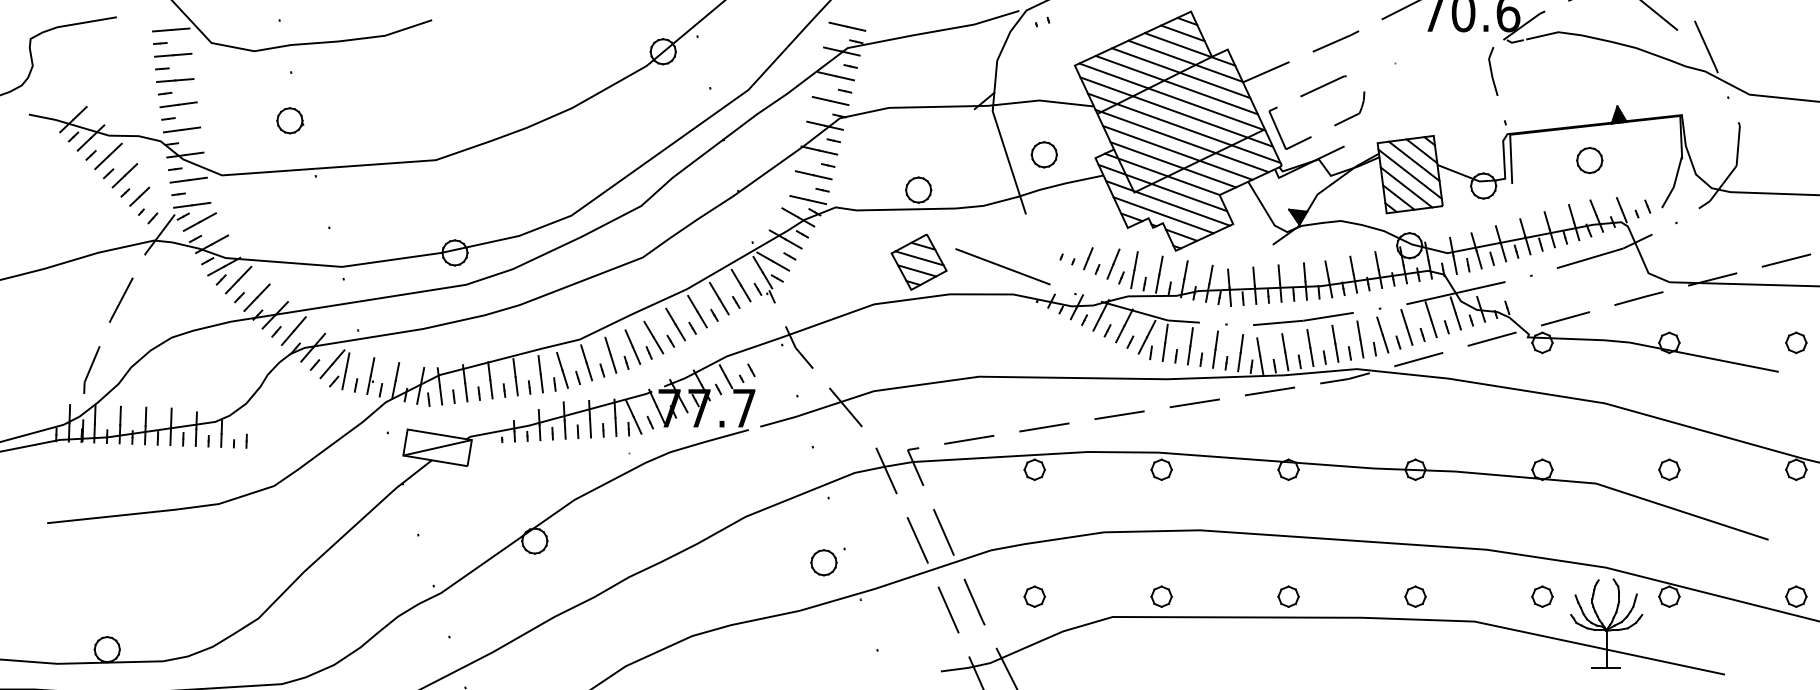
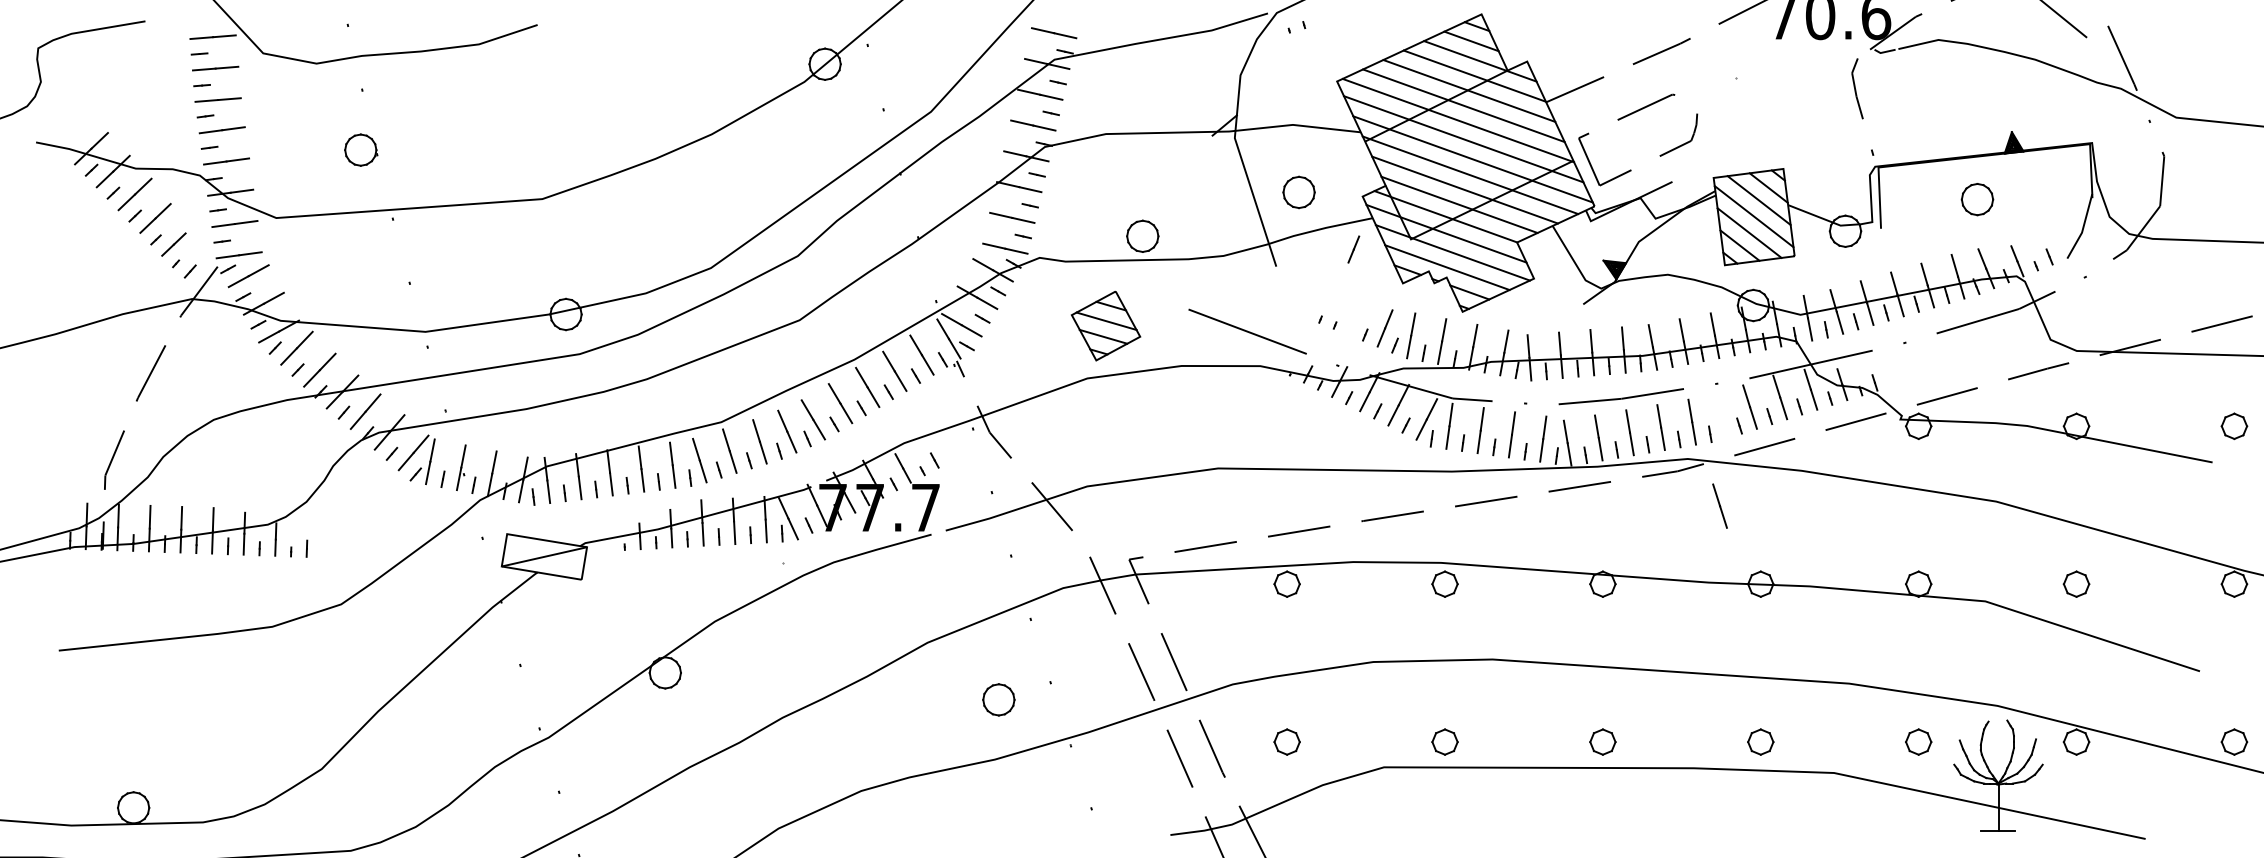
line: (1088, 258) -> (1354, 249), moved
part: (918, 261) -> (1105, 325), moved
line: (1382, 334) -> (1719, 505), moved
part: (823, 562) -> (998, 699), moved

